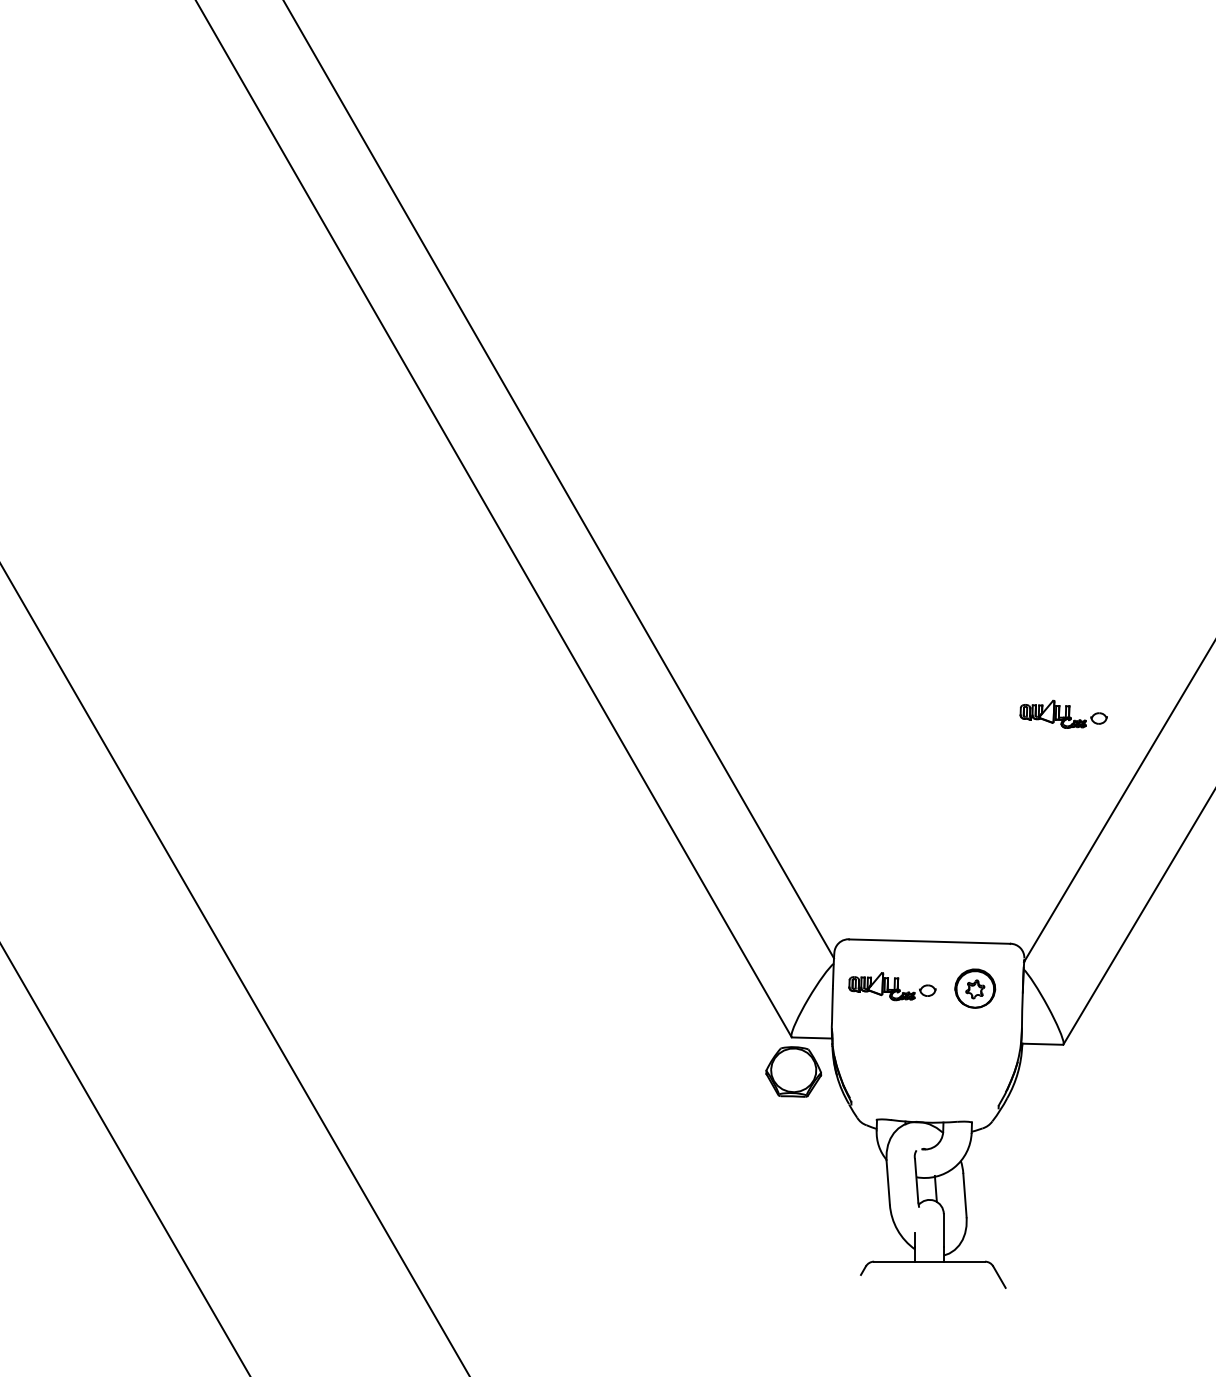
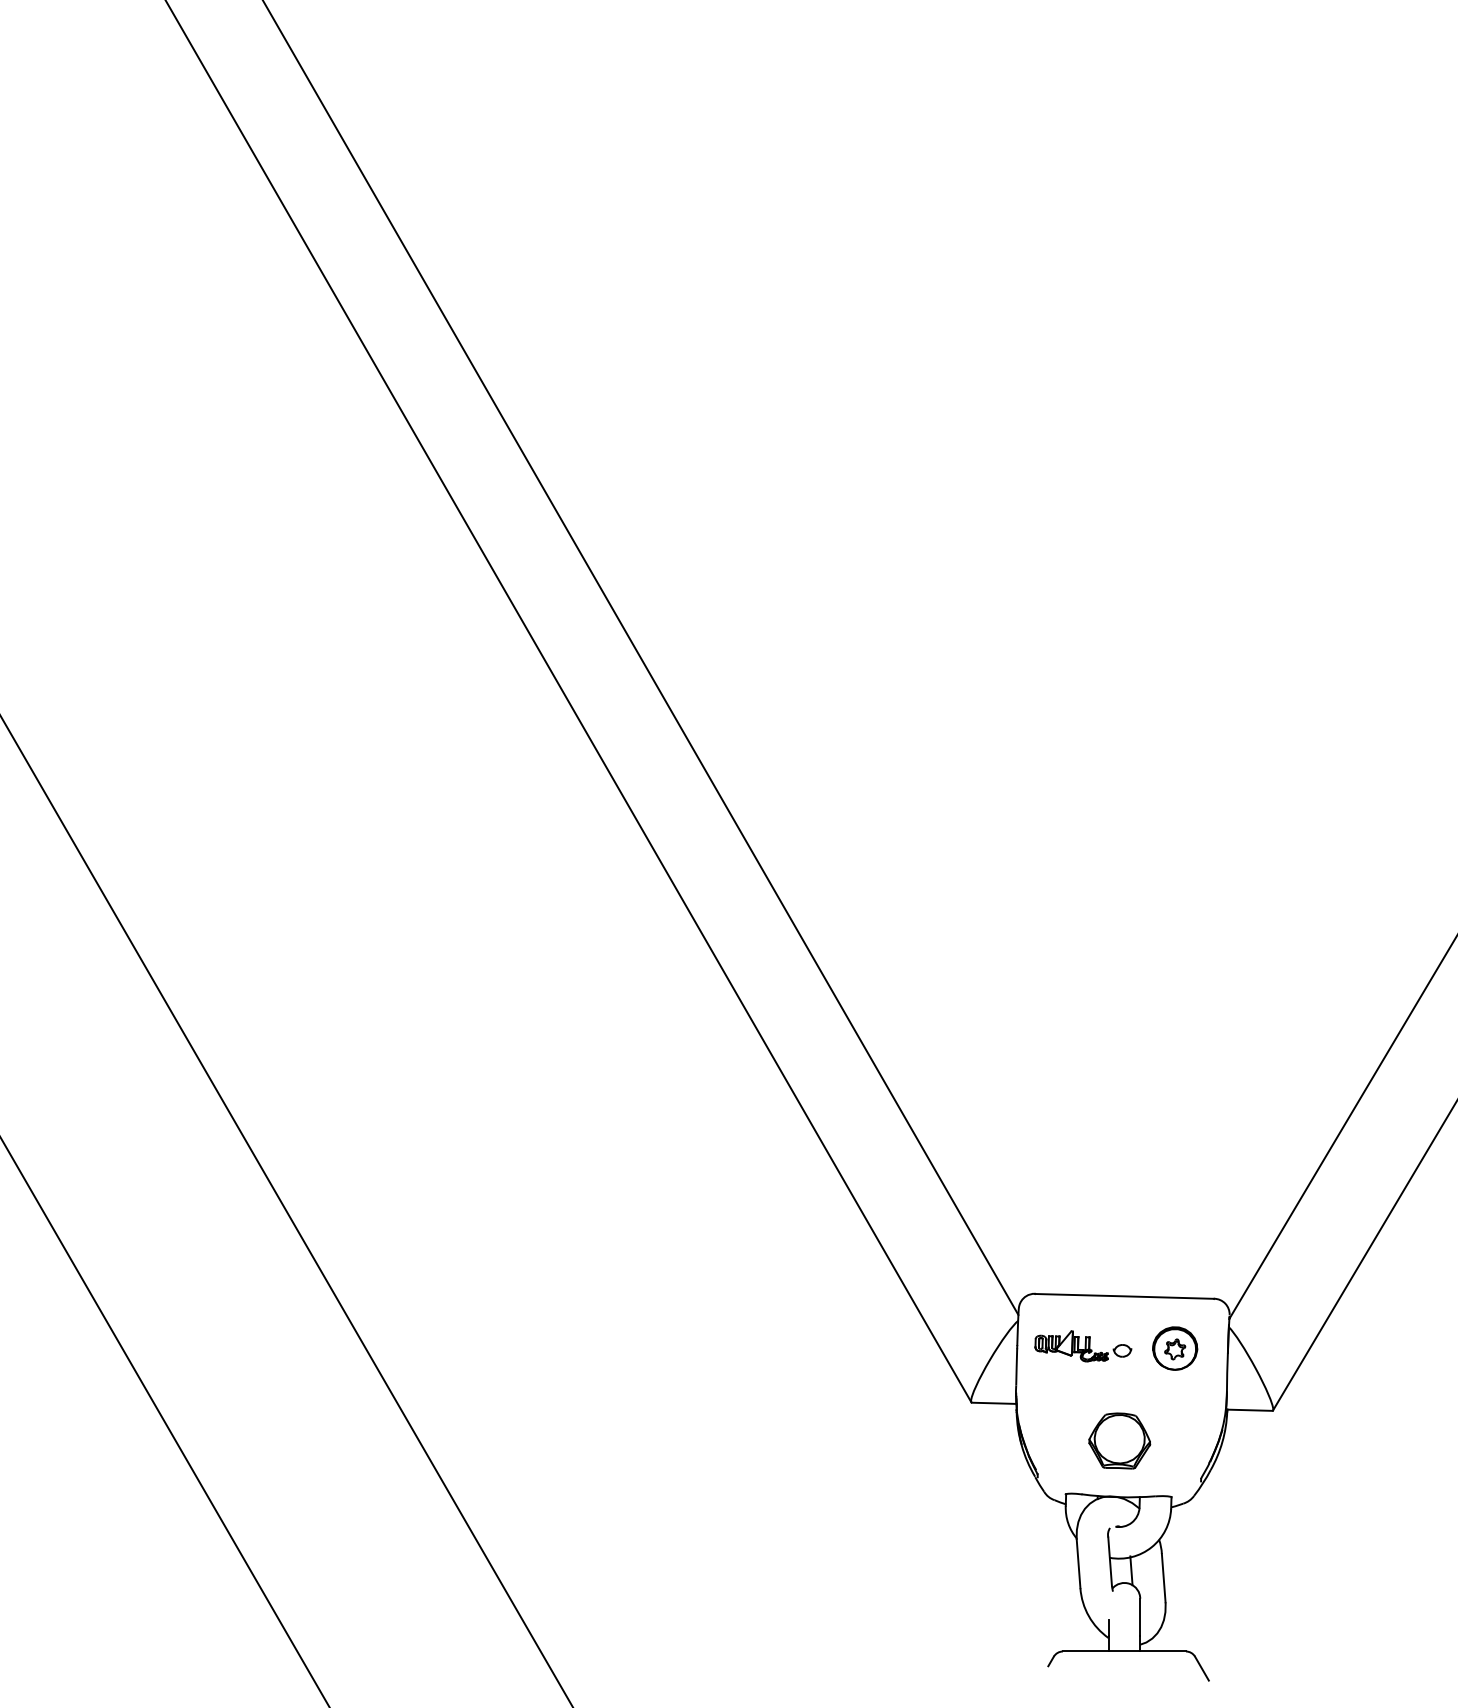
part: (1063, 714) -> (1273, 1044), removed
part: (793, 1071) -> (1119, 1440), moved

